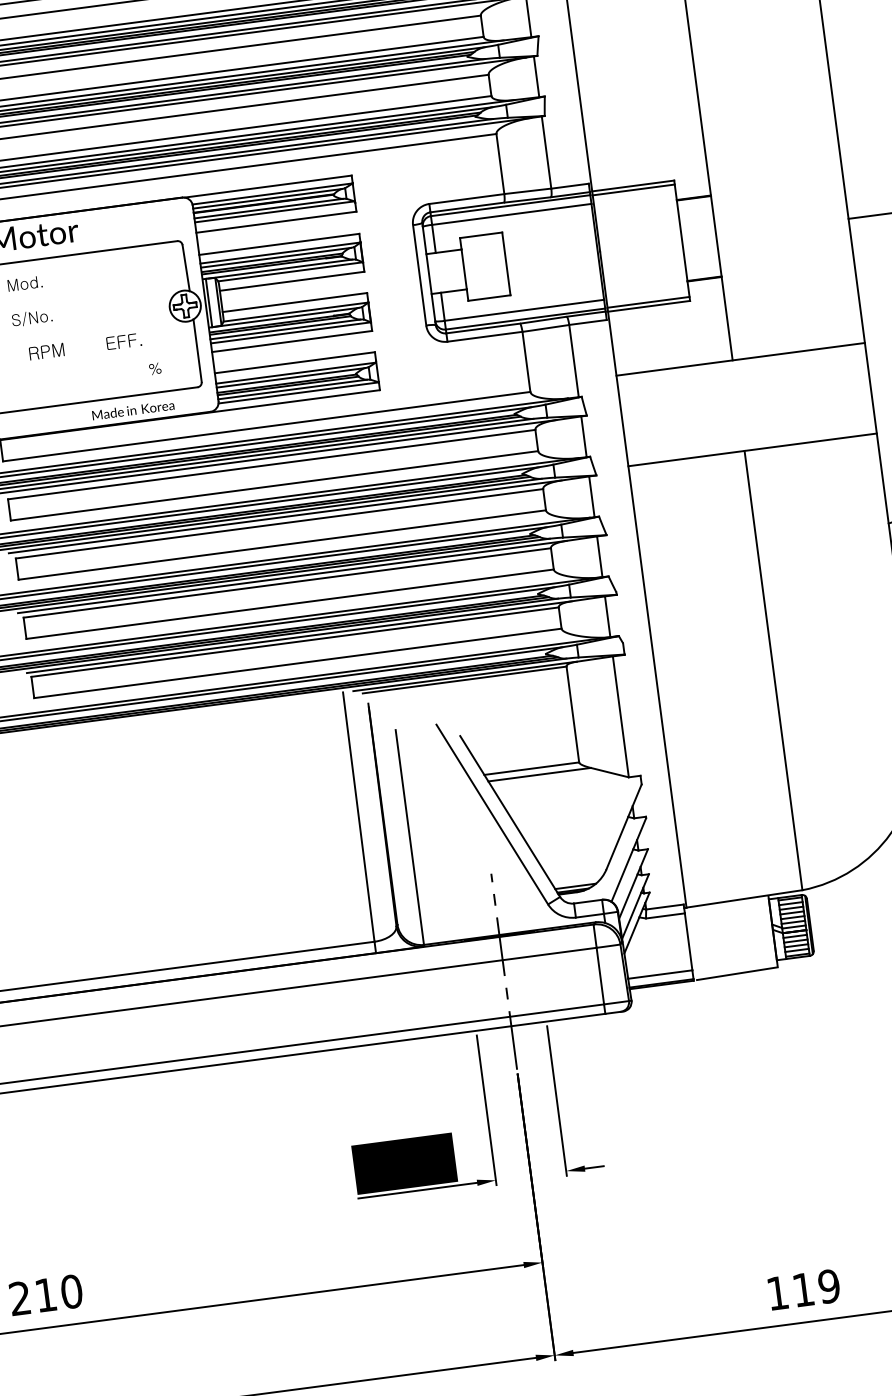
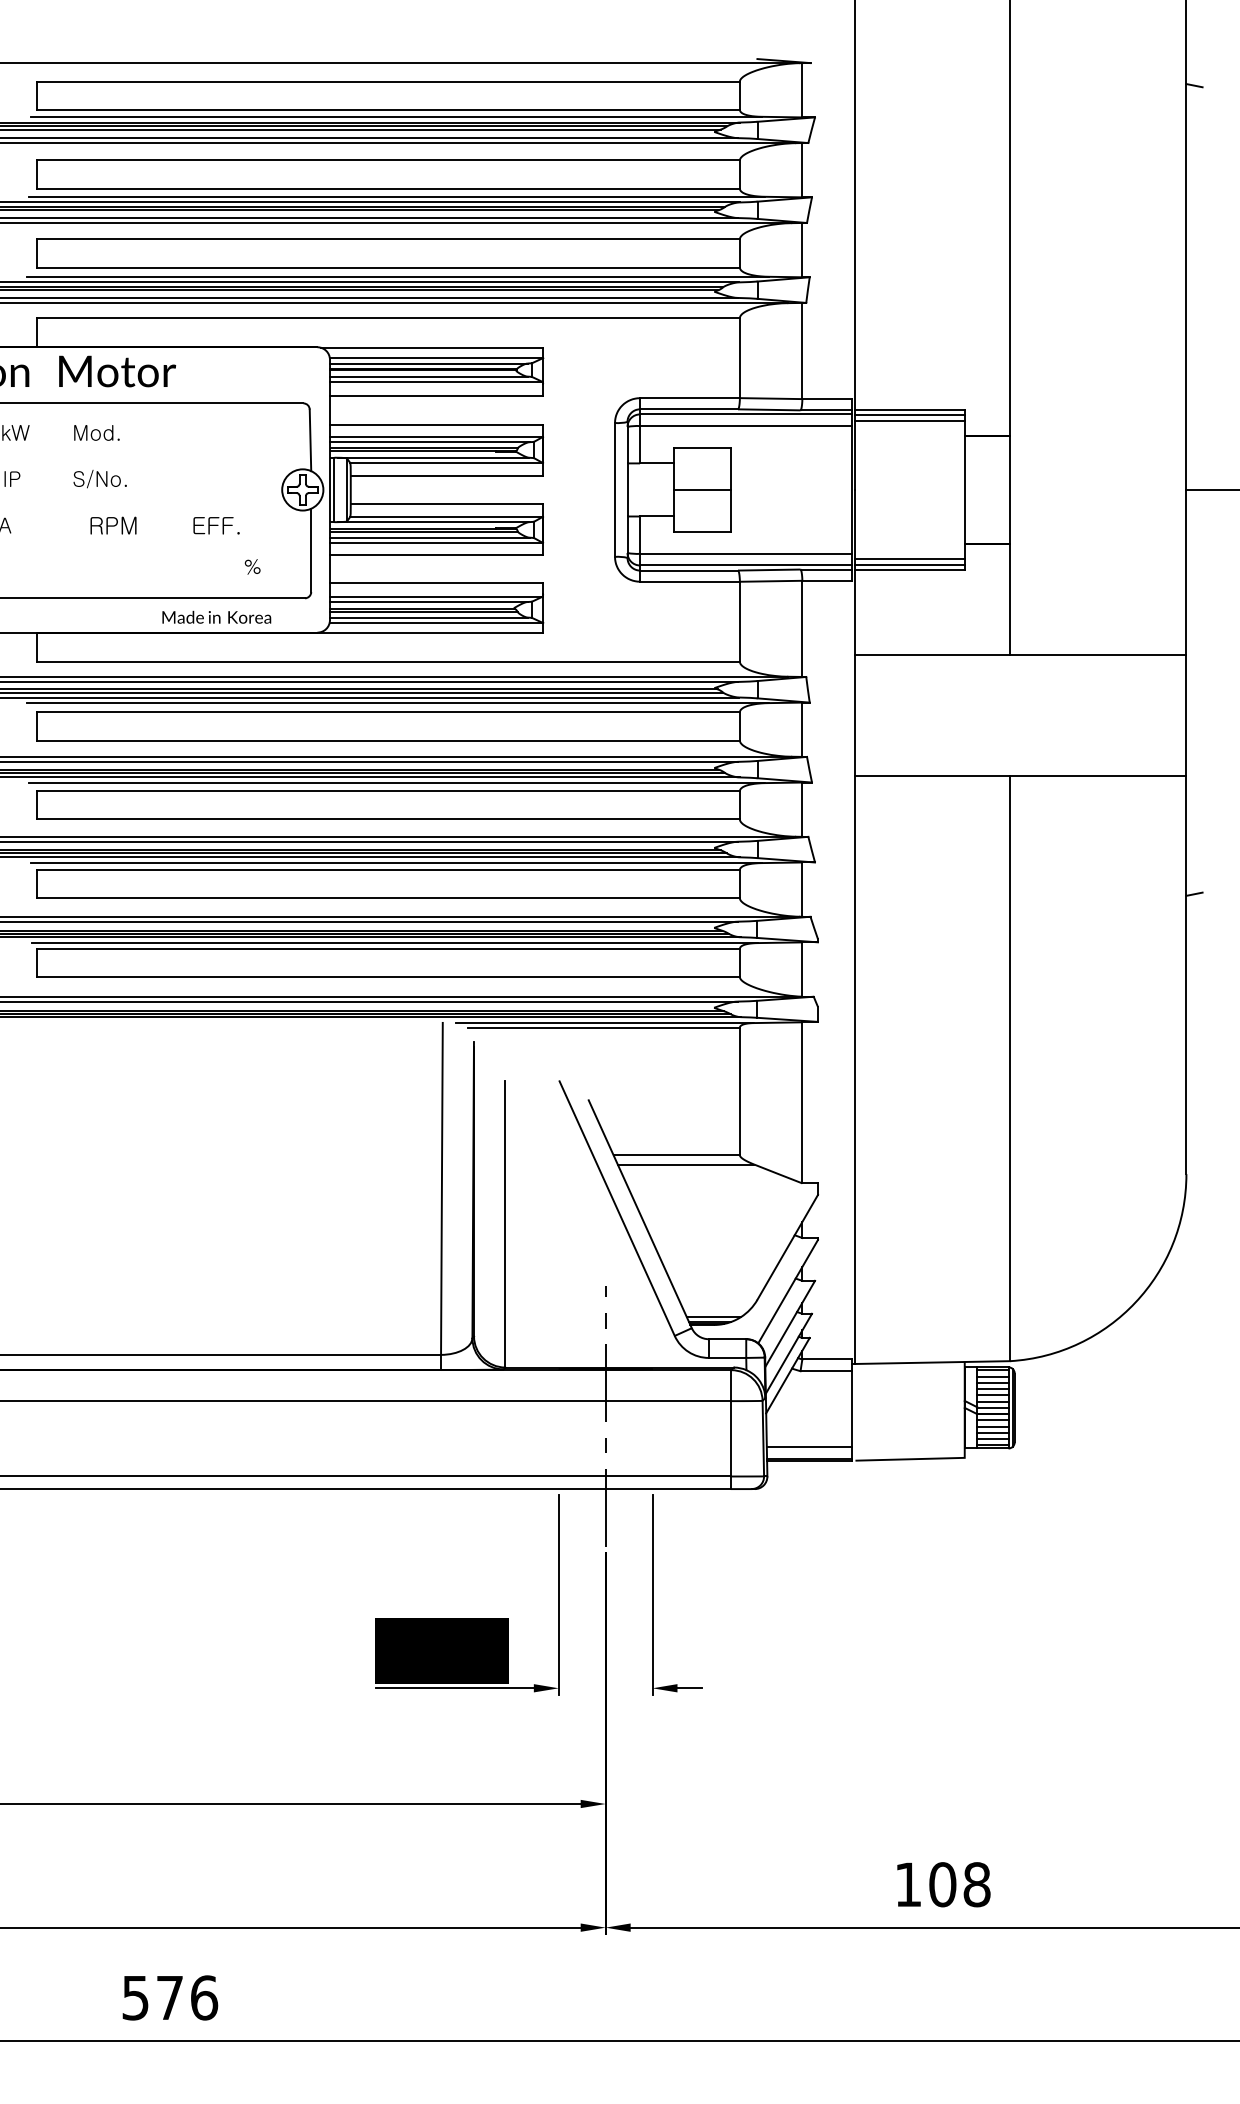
line: (633, 194) -> (909, 420), added
line: (485, 266) -> (702, 489), added
line: (647, 297) -> (909, 558), added
text: (816, 1288) -> (959, 1884), 119 -> 108

